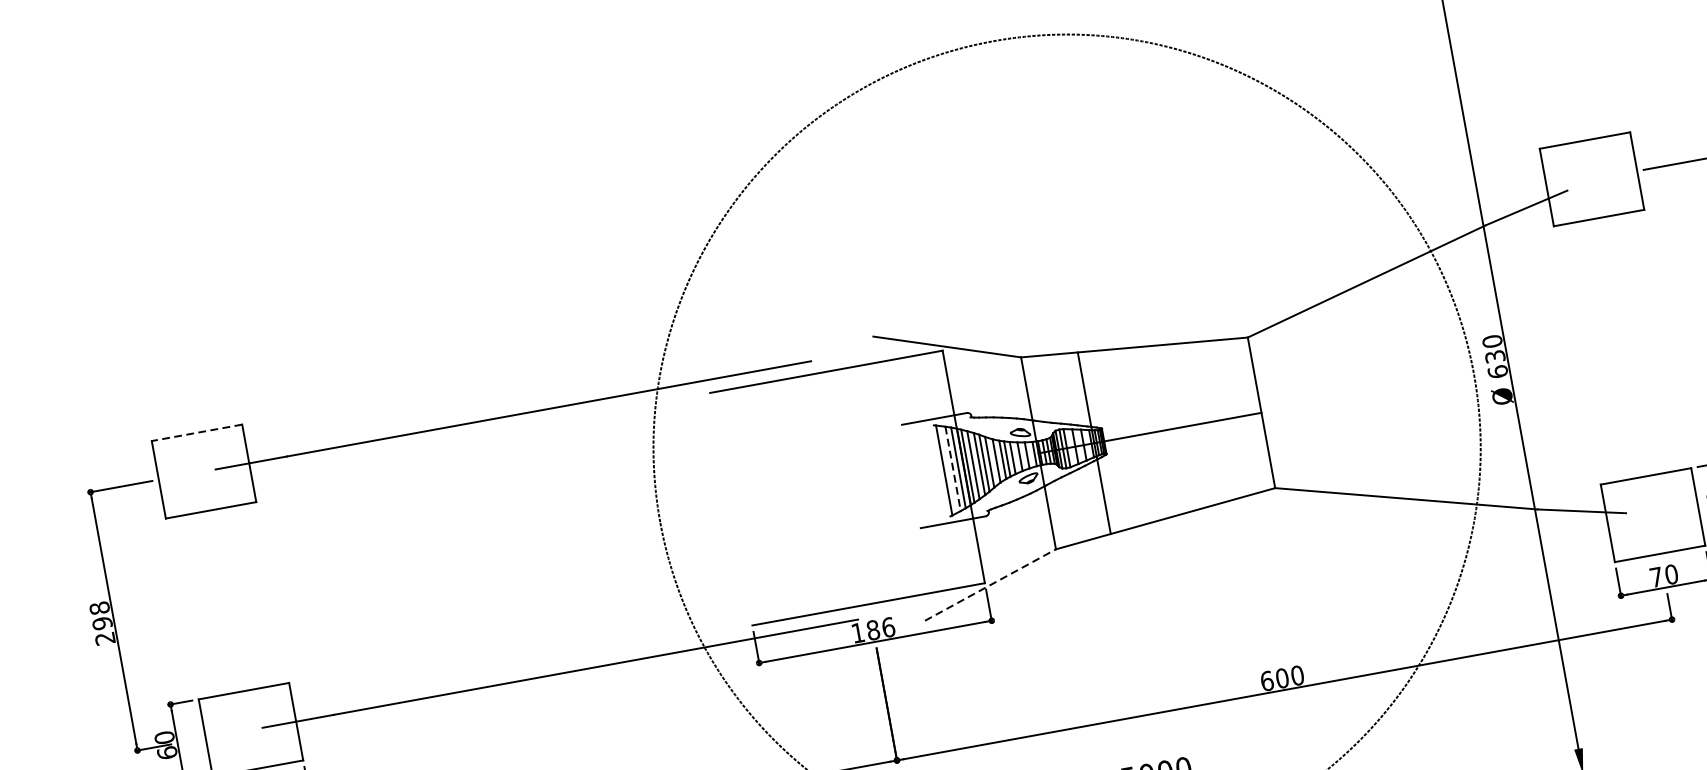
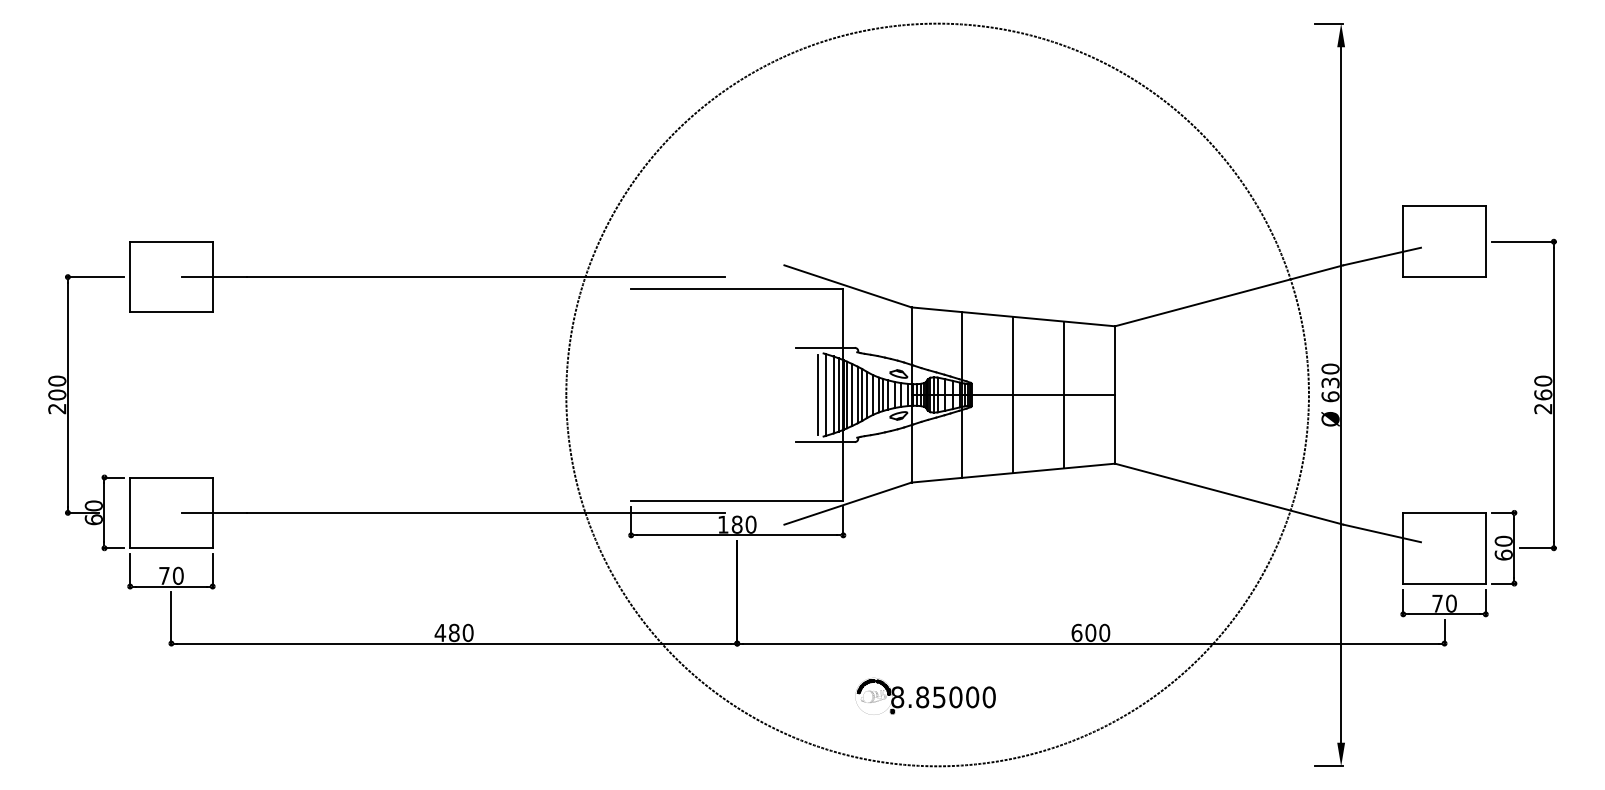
line: (1206, 422) -> (1064, 394), added
line: (195, 432) -> (170, 241), dashed -> solid
line: (1150, 432) -> (1013, 394), added
line: (953, 469) -> (833, 395), dashed -> solid
line: (936, 471) -> (818, 394), added
line: (989, 585) -> (847, 503), dashed -> solid
text: (101, 615) -> (57, 387), 298 -> 200
text: (887, 627) -> (750, 524), 186 -> 180

